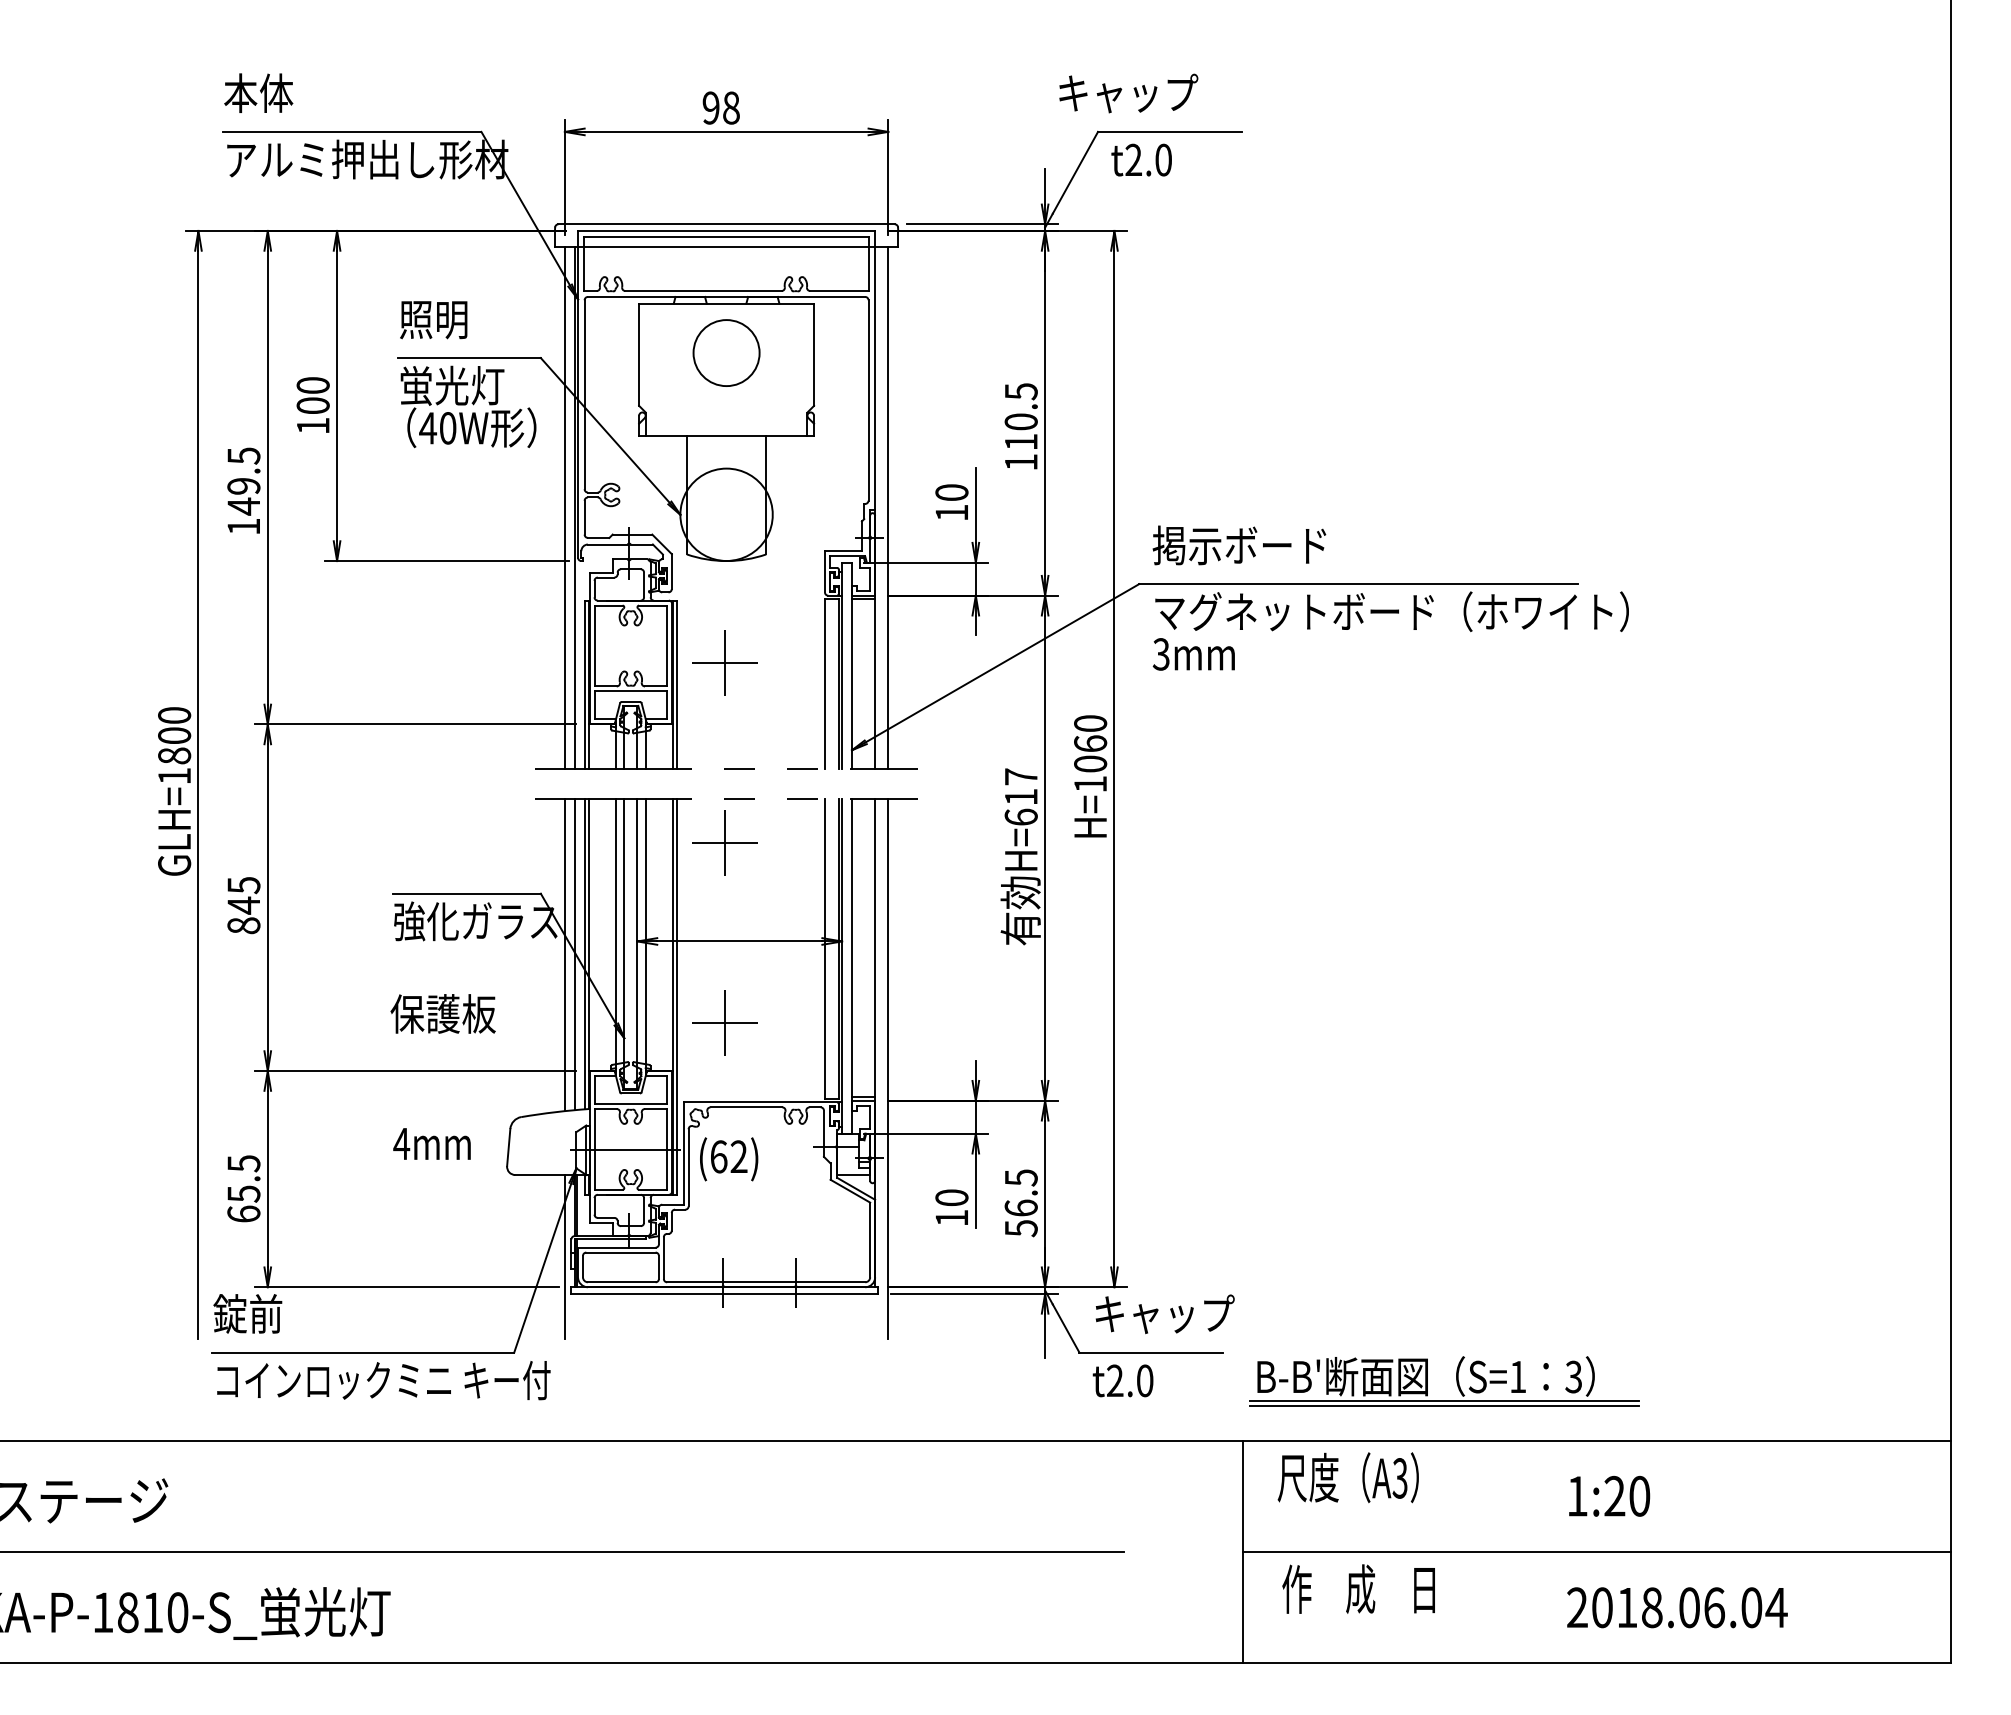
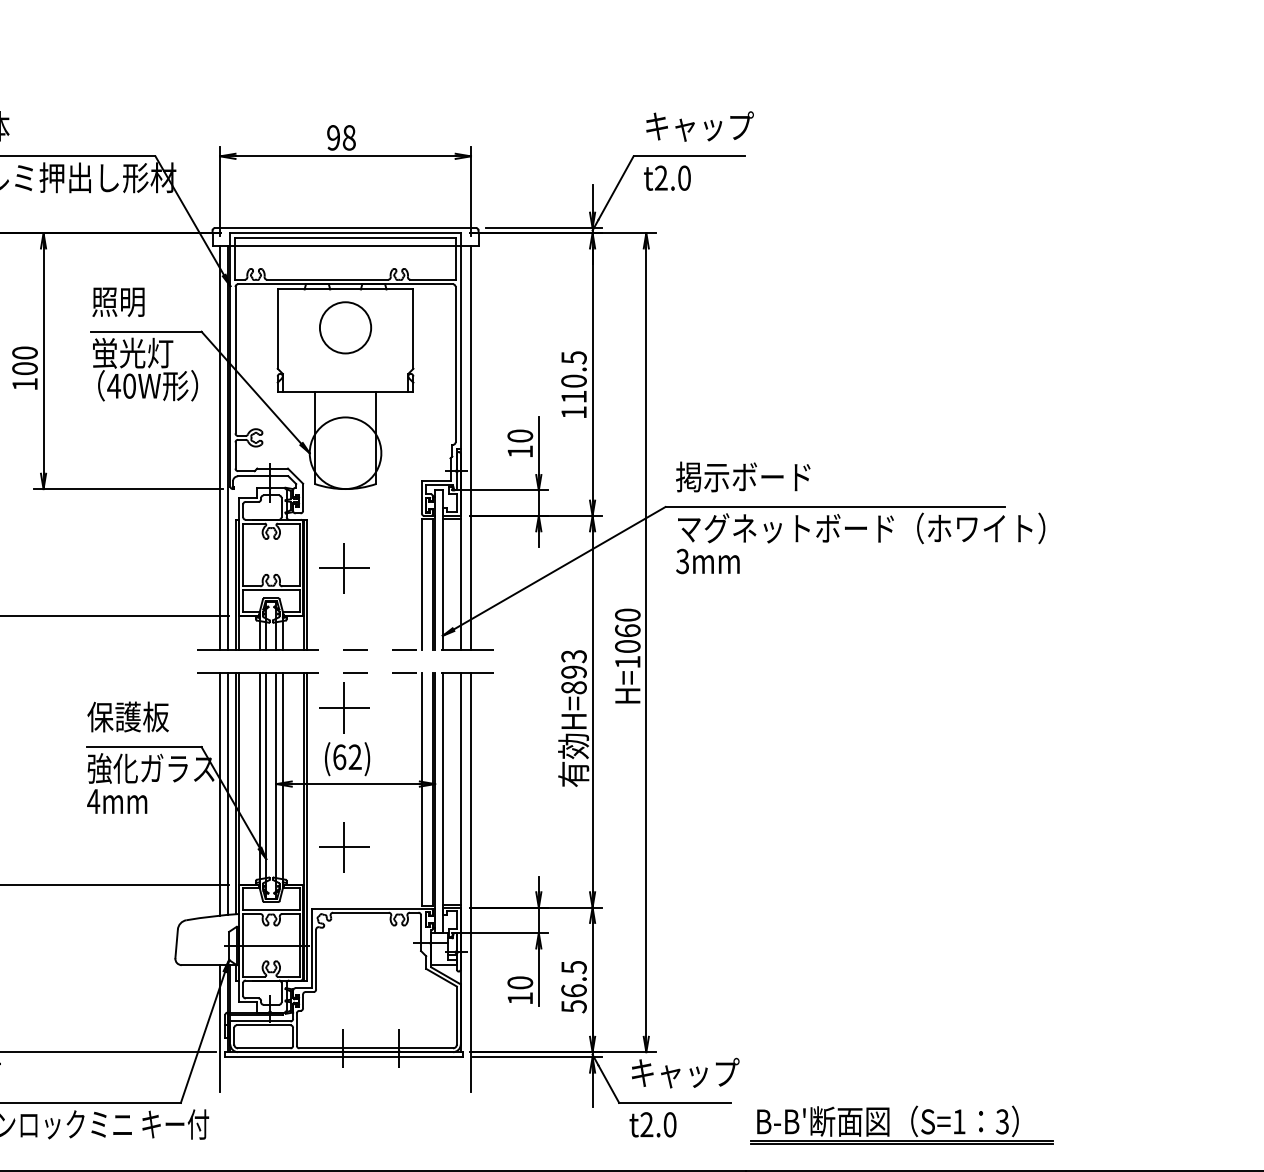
text: (1128, 93) -> (699, 126), moved
text: (1020, 796) -> (573, 671), H=617 -> H=893
text: (442, 1013) -> (127, 716), moved
text: (431, 1143) -> (116, 801), moved
text: (729, 1159) -> (347, 759), moved

